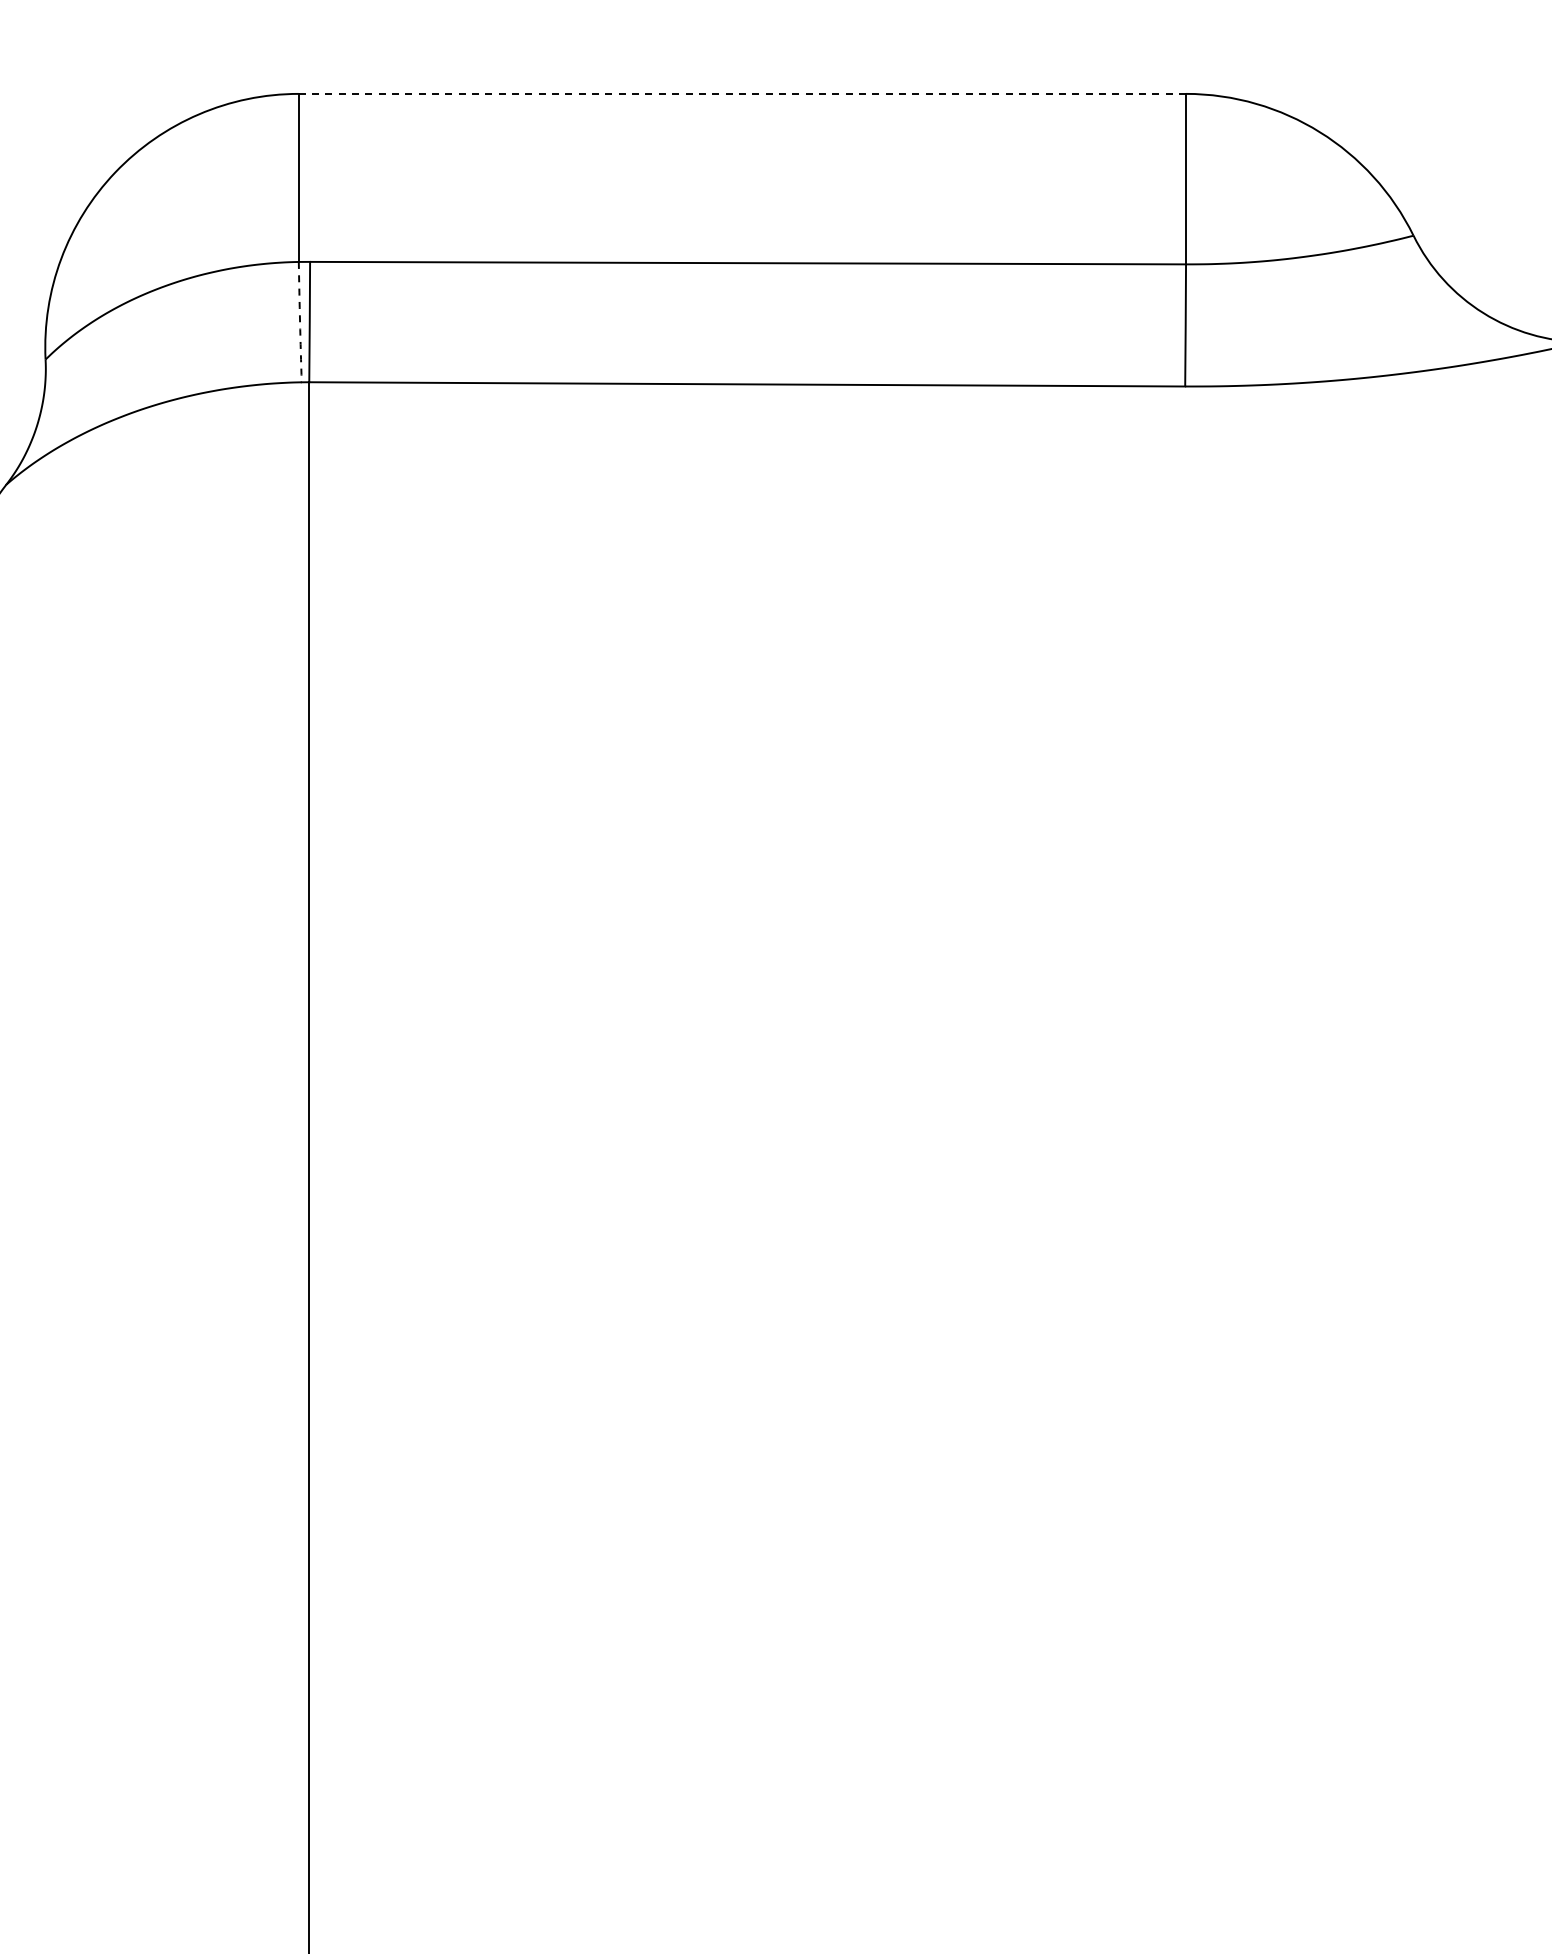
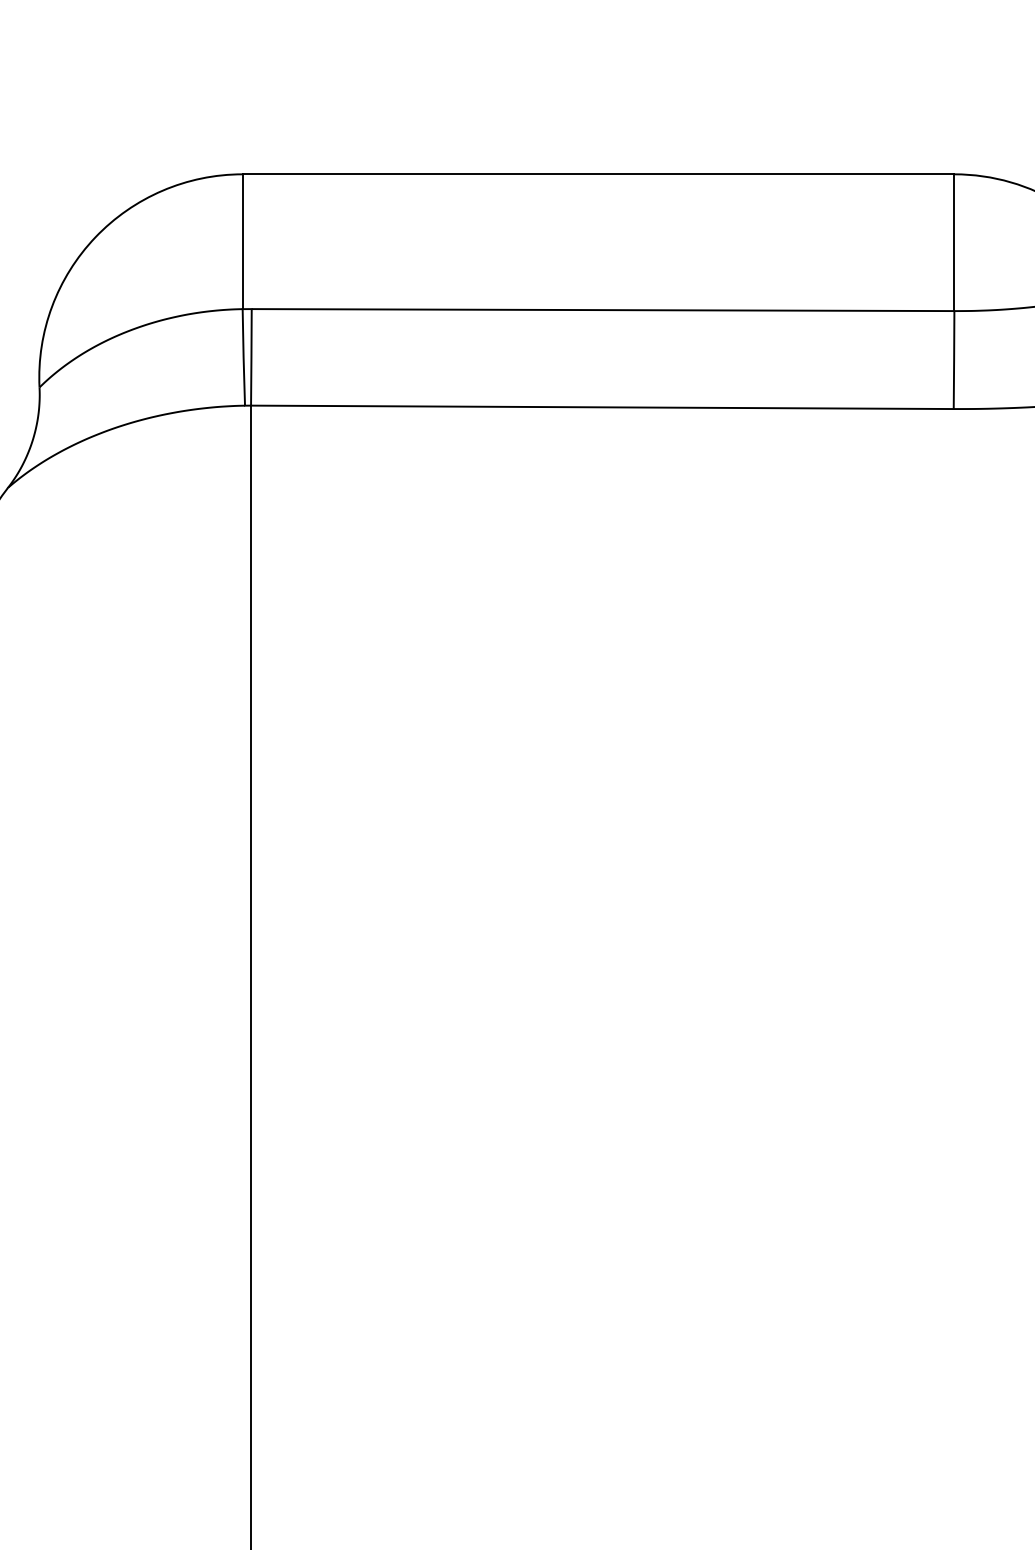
line: (742, 93) -> (598, 173), dashed -> solid
arc: (300, 322) -> (244, 357), dashed -> solid

